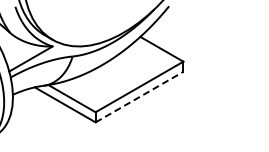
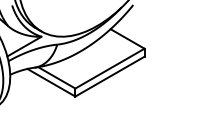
line: (139, 97) -> (109, 76), dashed -> solid

